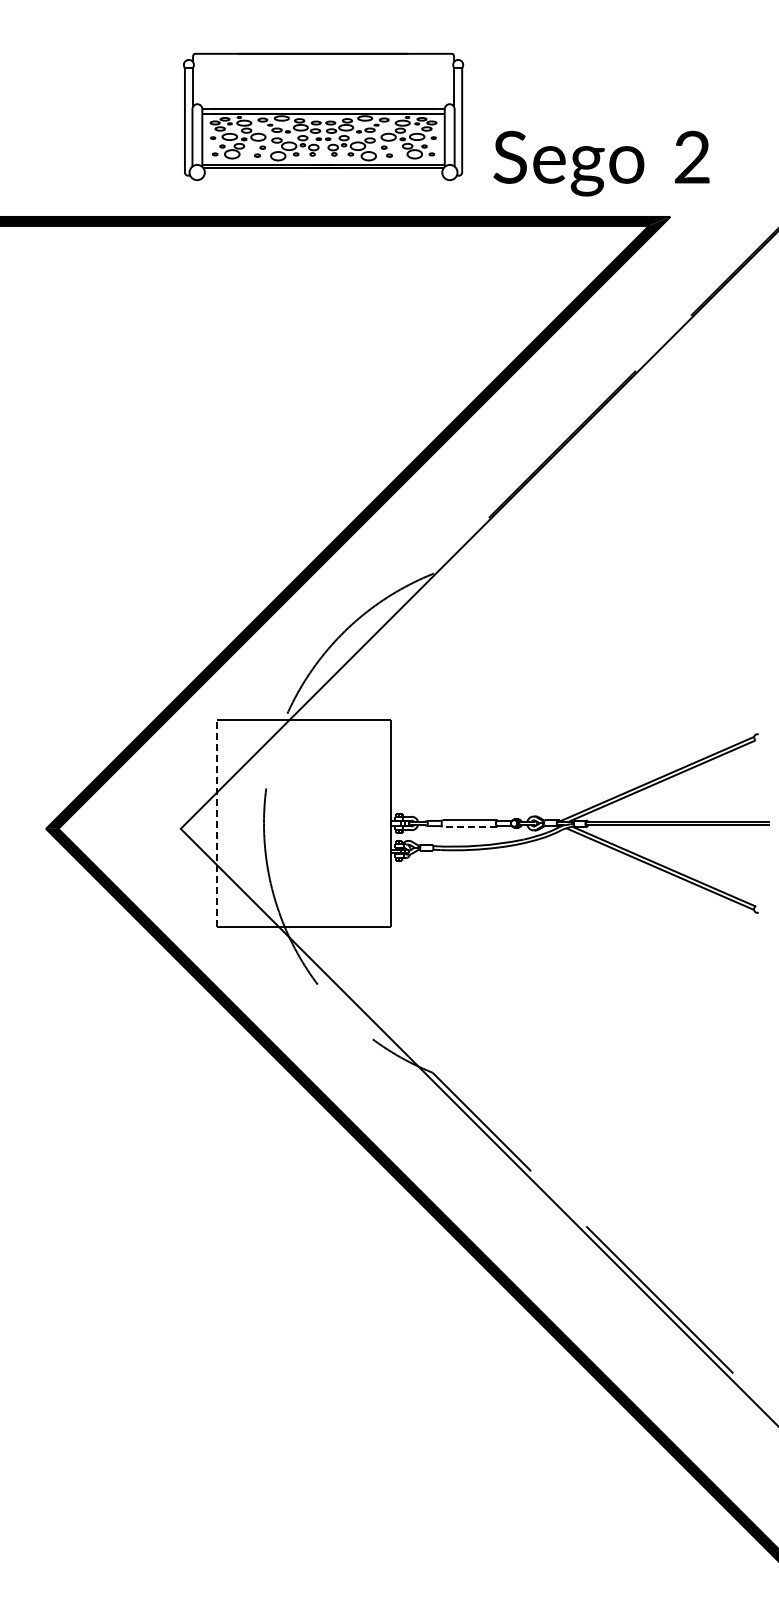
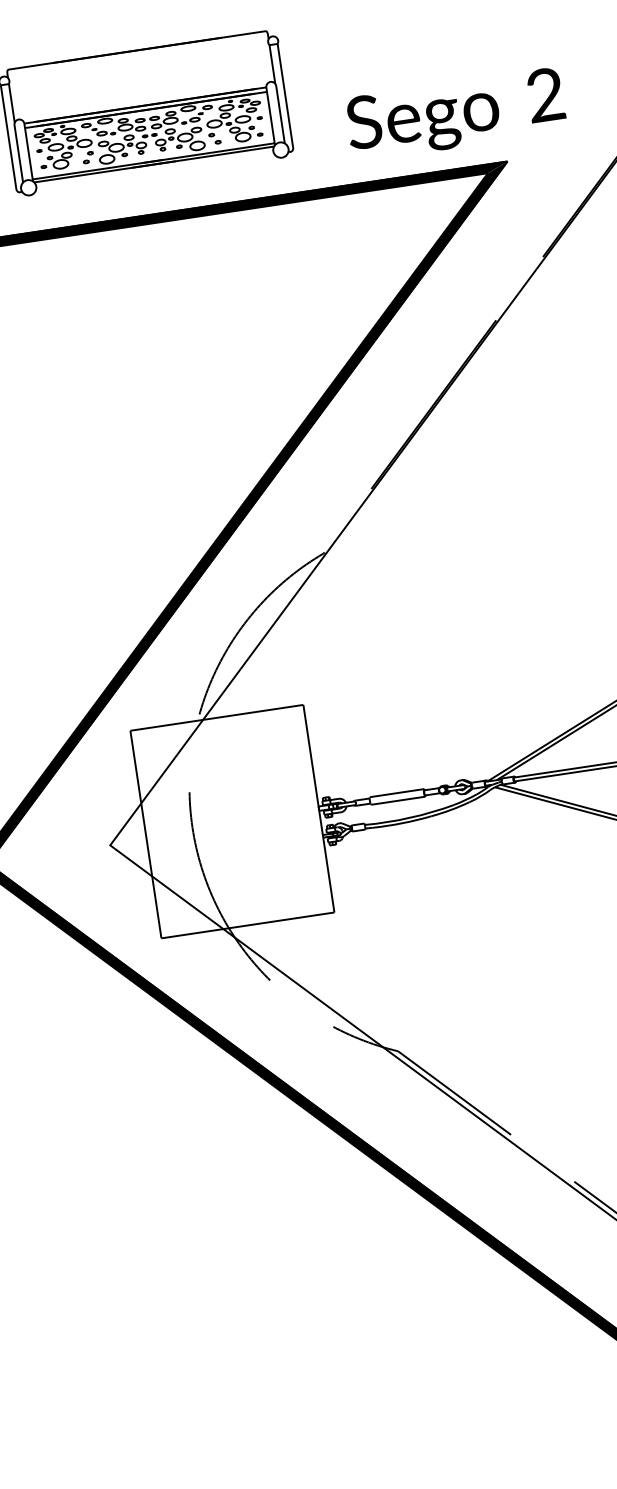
text: (601, 163) -> (455, 114), moved
line: (217, 823) -> (146, 834), dashed -> solid
line: (469, 827) -> (398, 800), dashed -> solid

